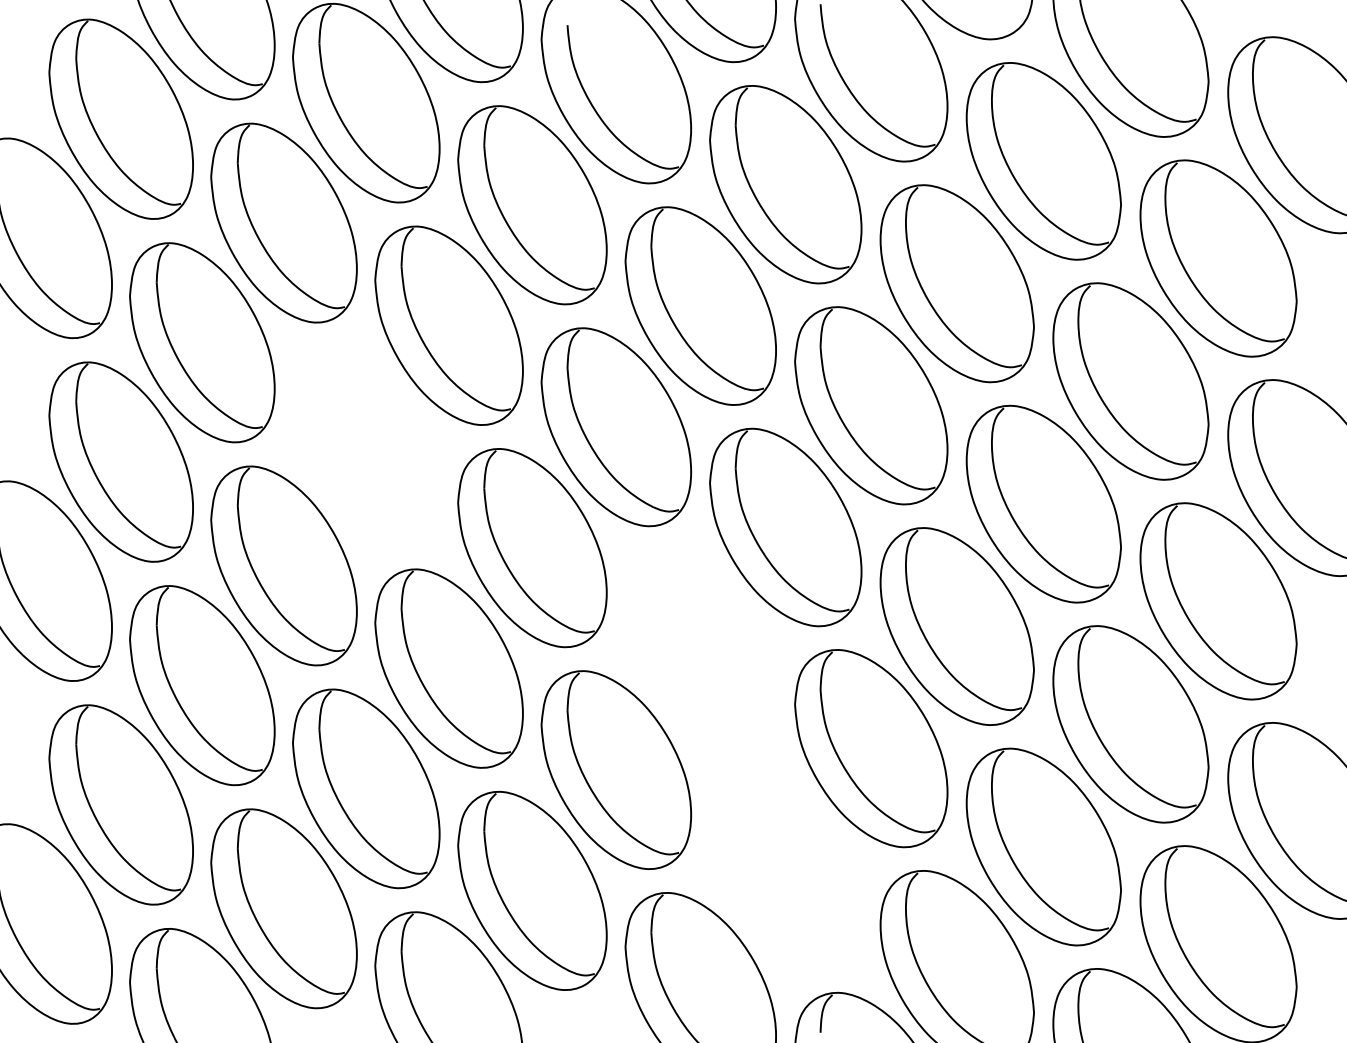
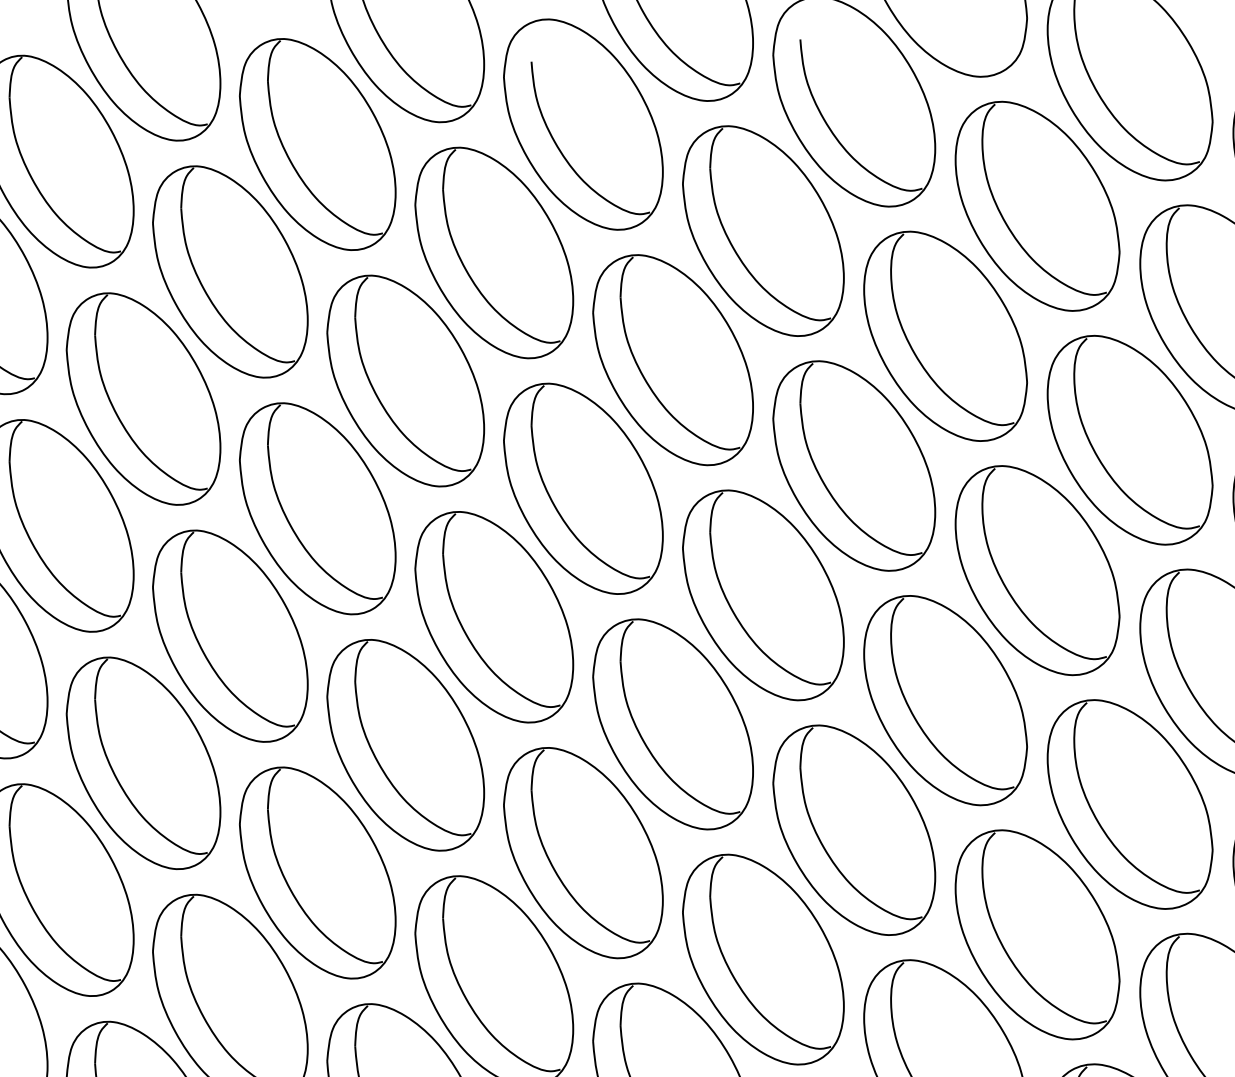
part: (366, 445) -> (317, 508), added
part: (700, 648) -> (672, 723), added
part: (785, 870) -> (763, 959), added

